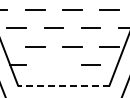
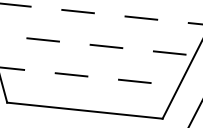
line: (53, 64) -> (71, 73), added
line: (63, 85) -> (84, 110), dashed -> solid

